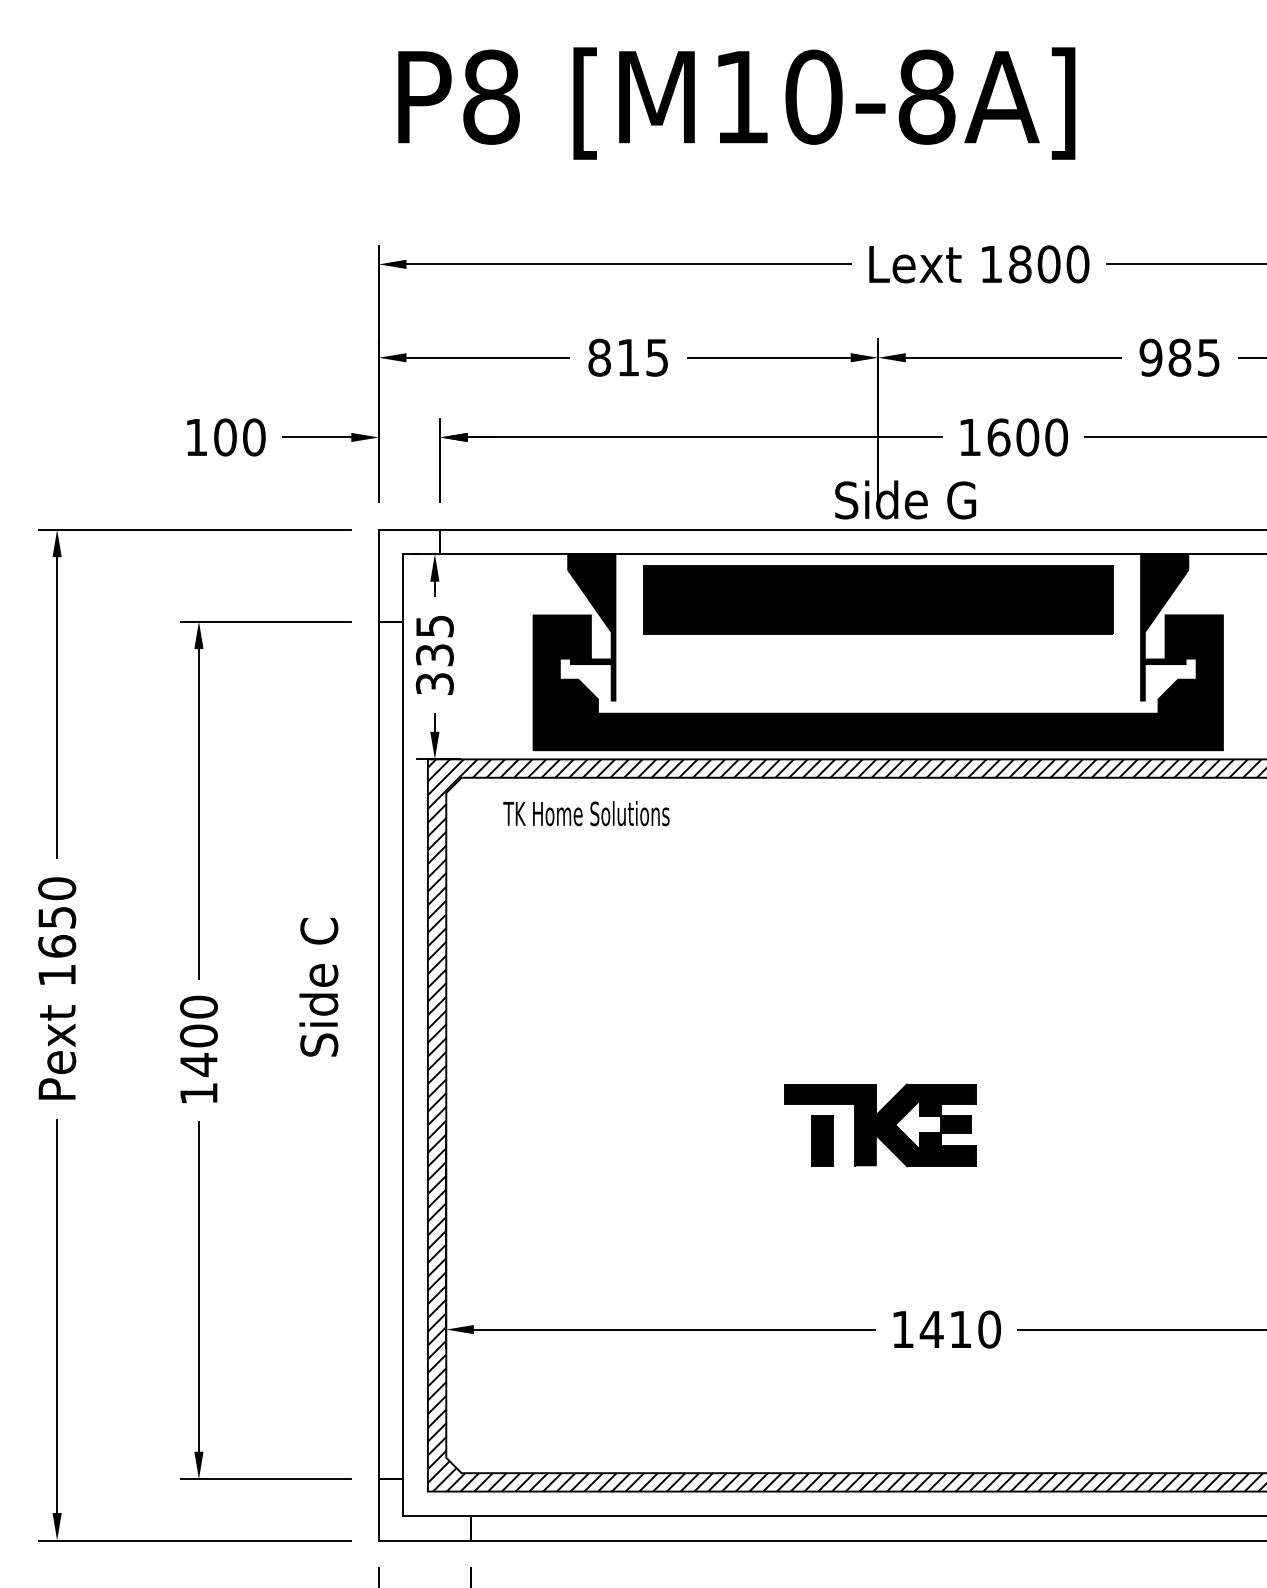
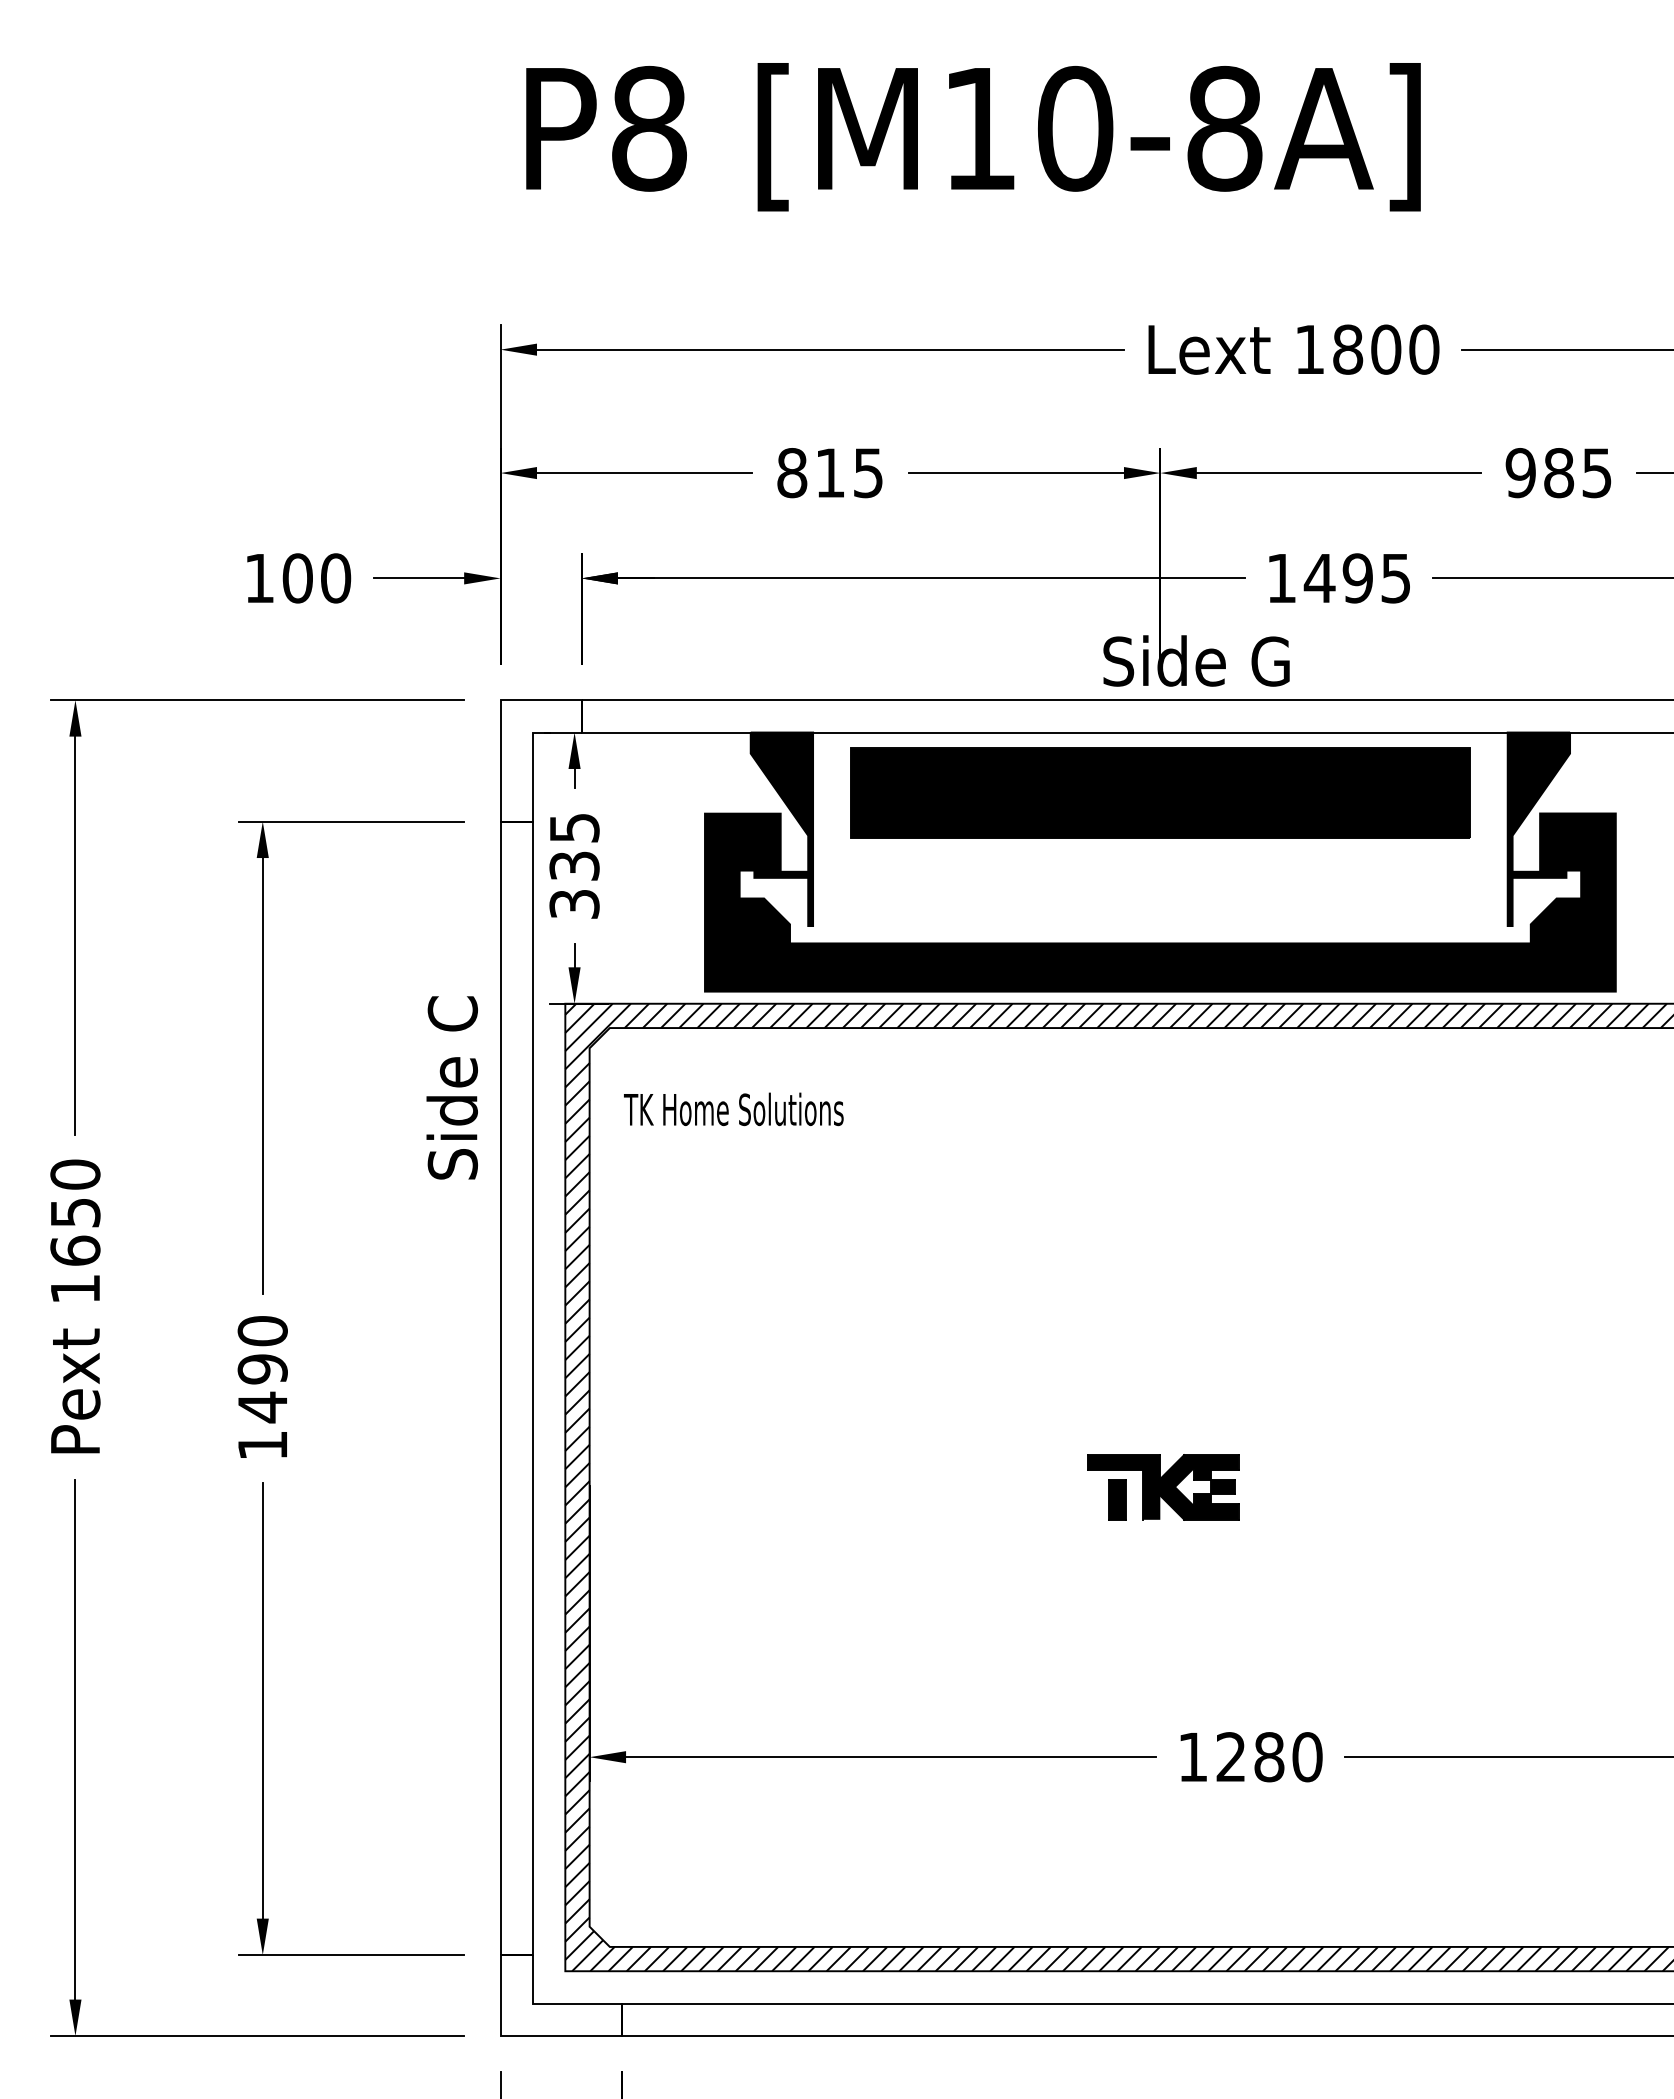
text: (1027, 437) -> (1357, 578), 1600 -> 1495
text: (586, 813) -> (733, 1109), moved
text: (318, 986) -> (451, 1087), moved
text: (198, 1036) -> (262, 1369), 1400 -> 1490
part: (879, 1125) -> (1162, 1487), size x0.6
text: (945, 1329) -> (1249, 1757), 1410 -> 1280

